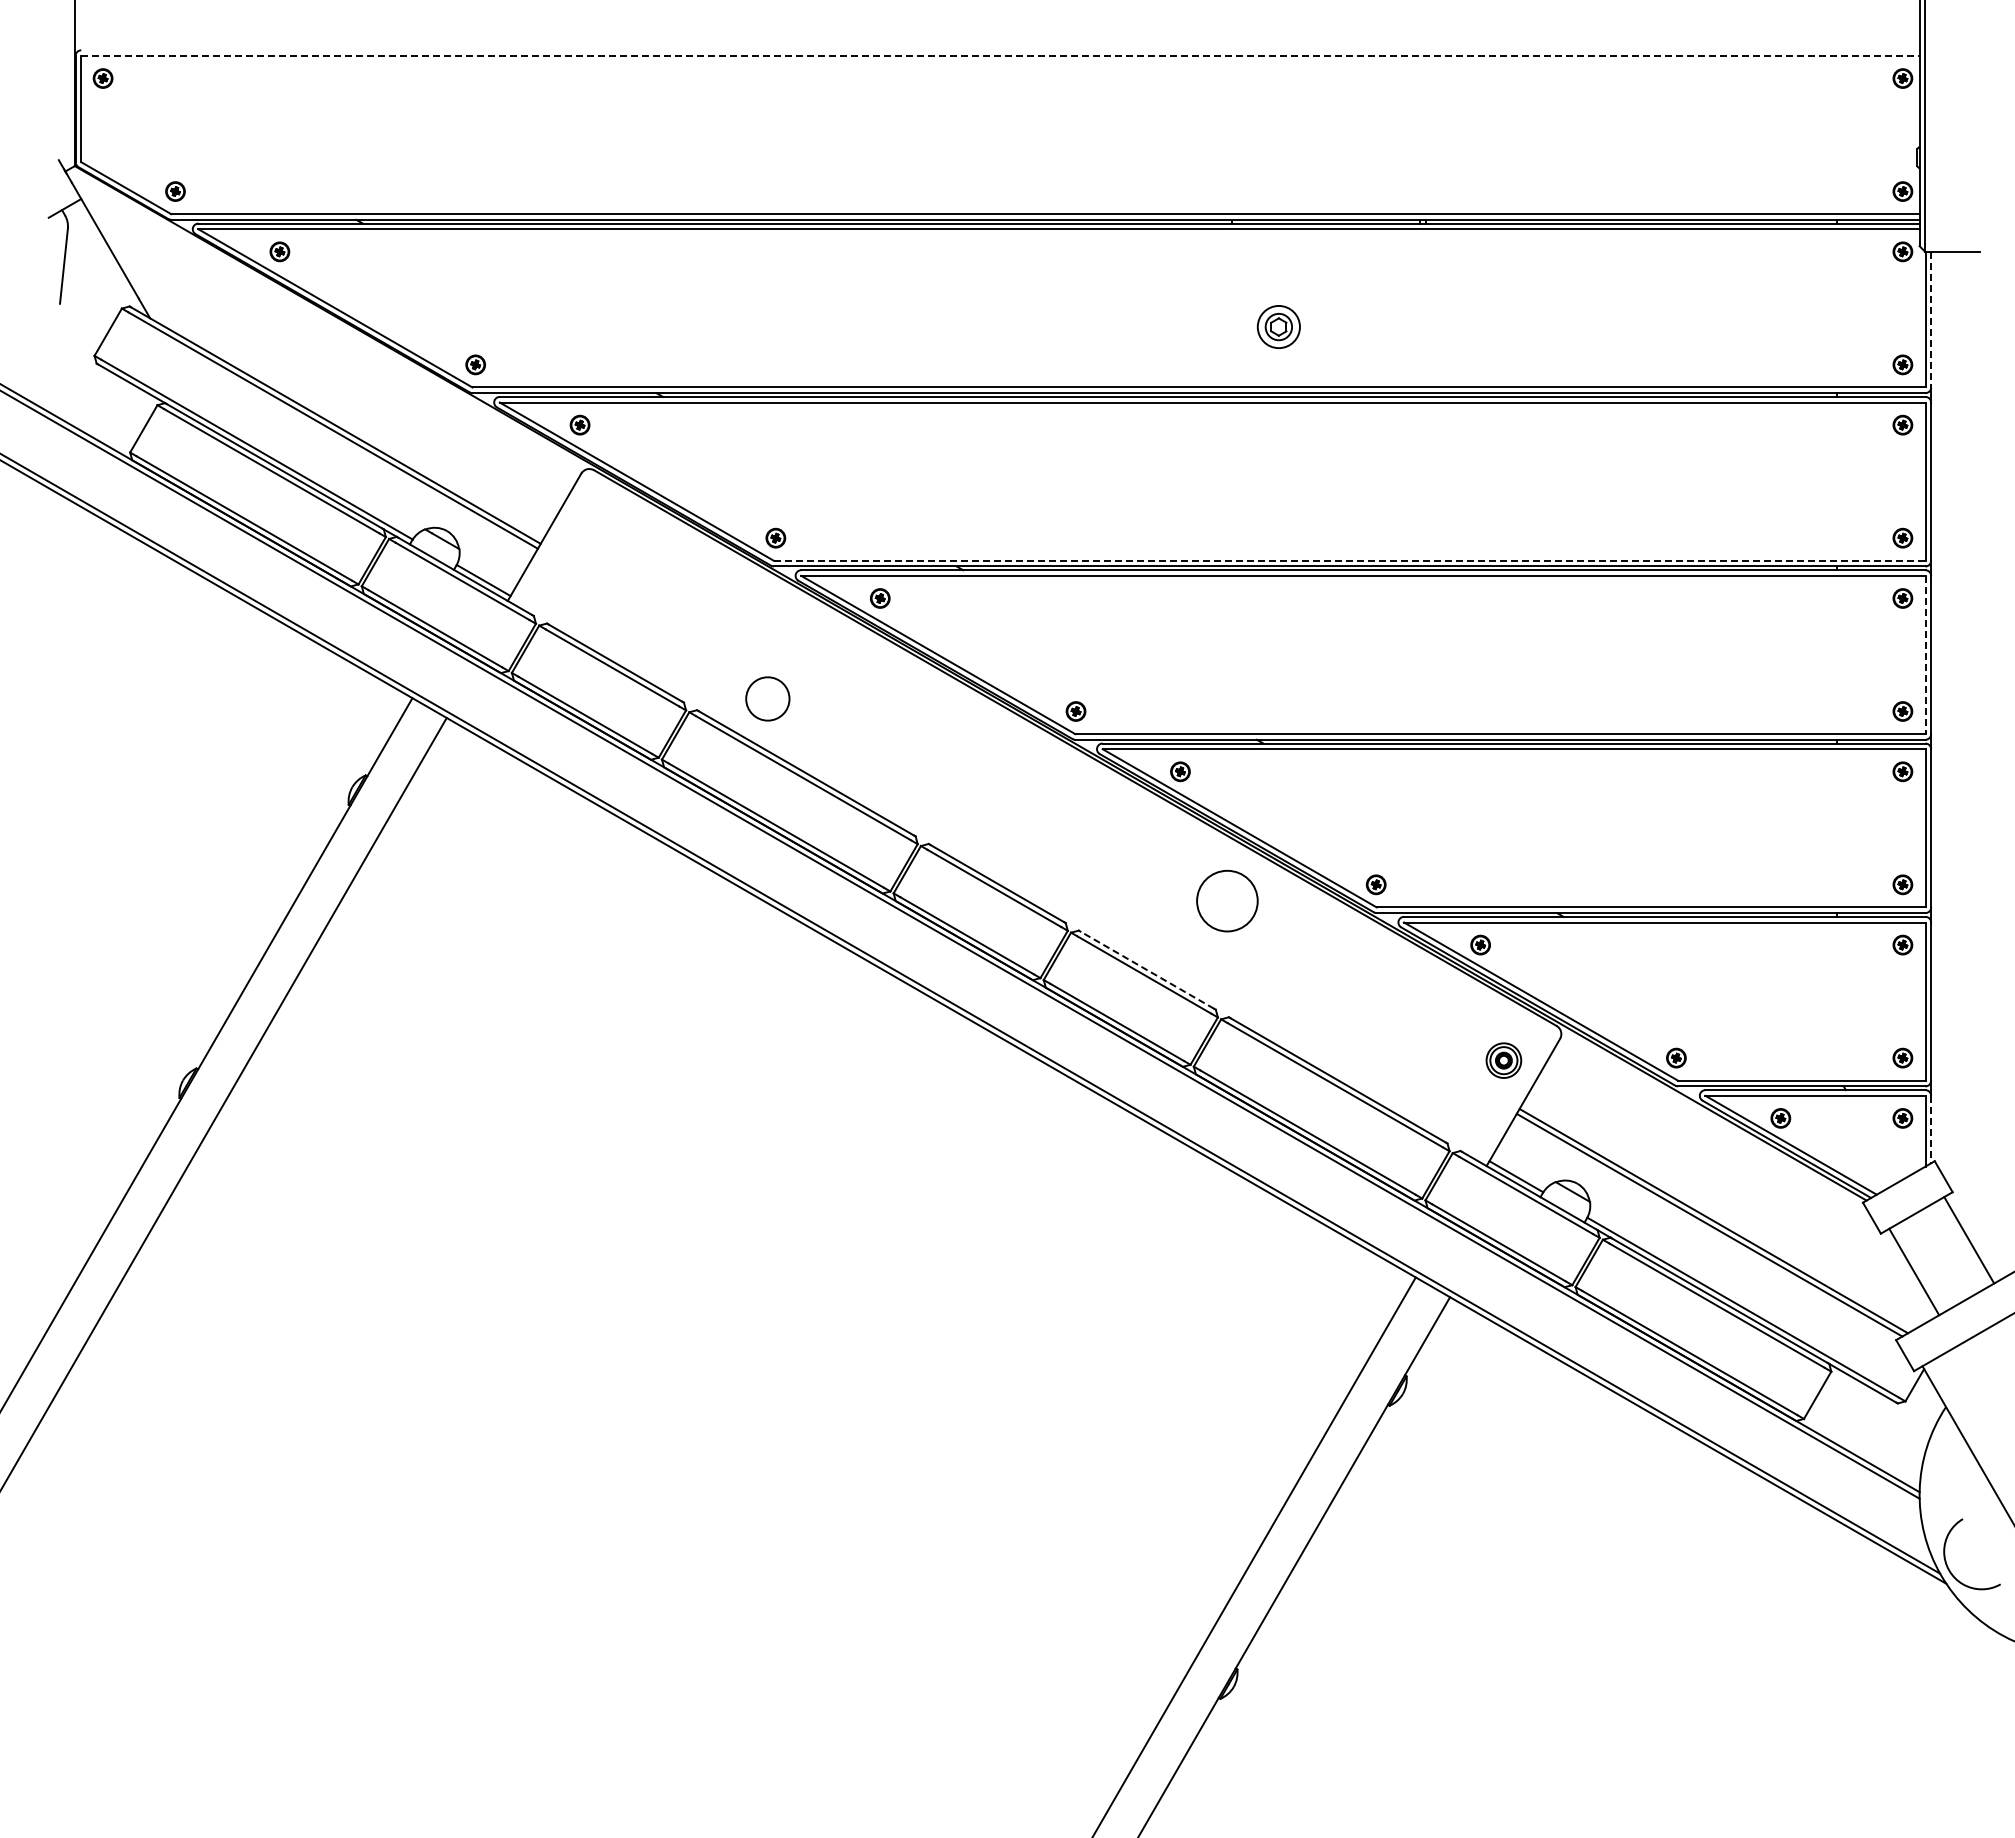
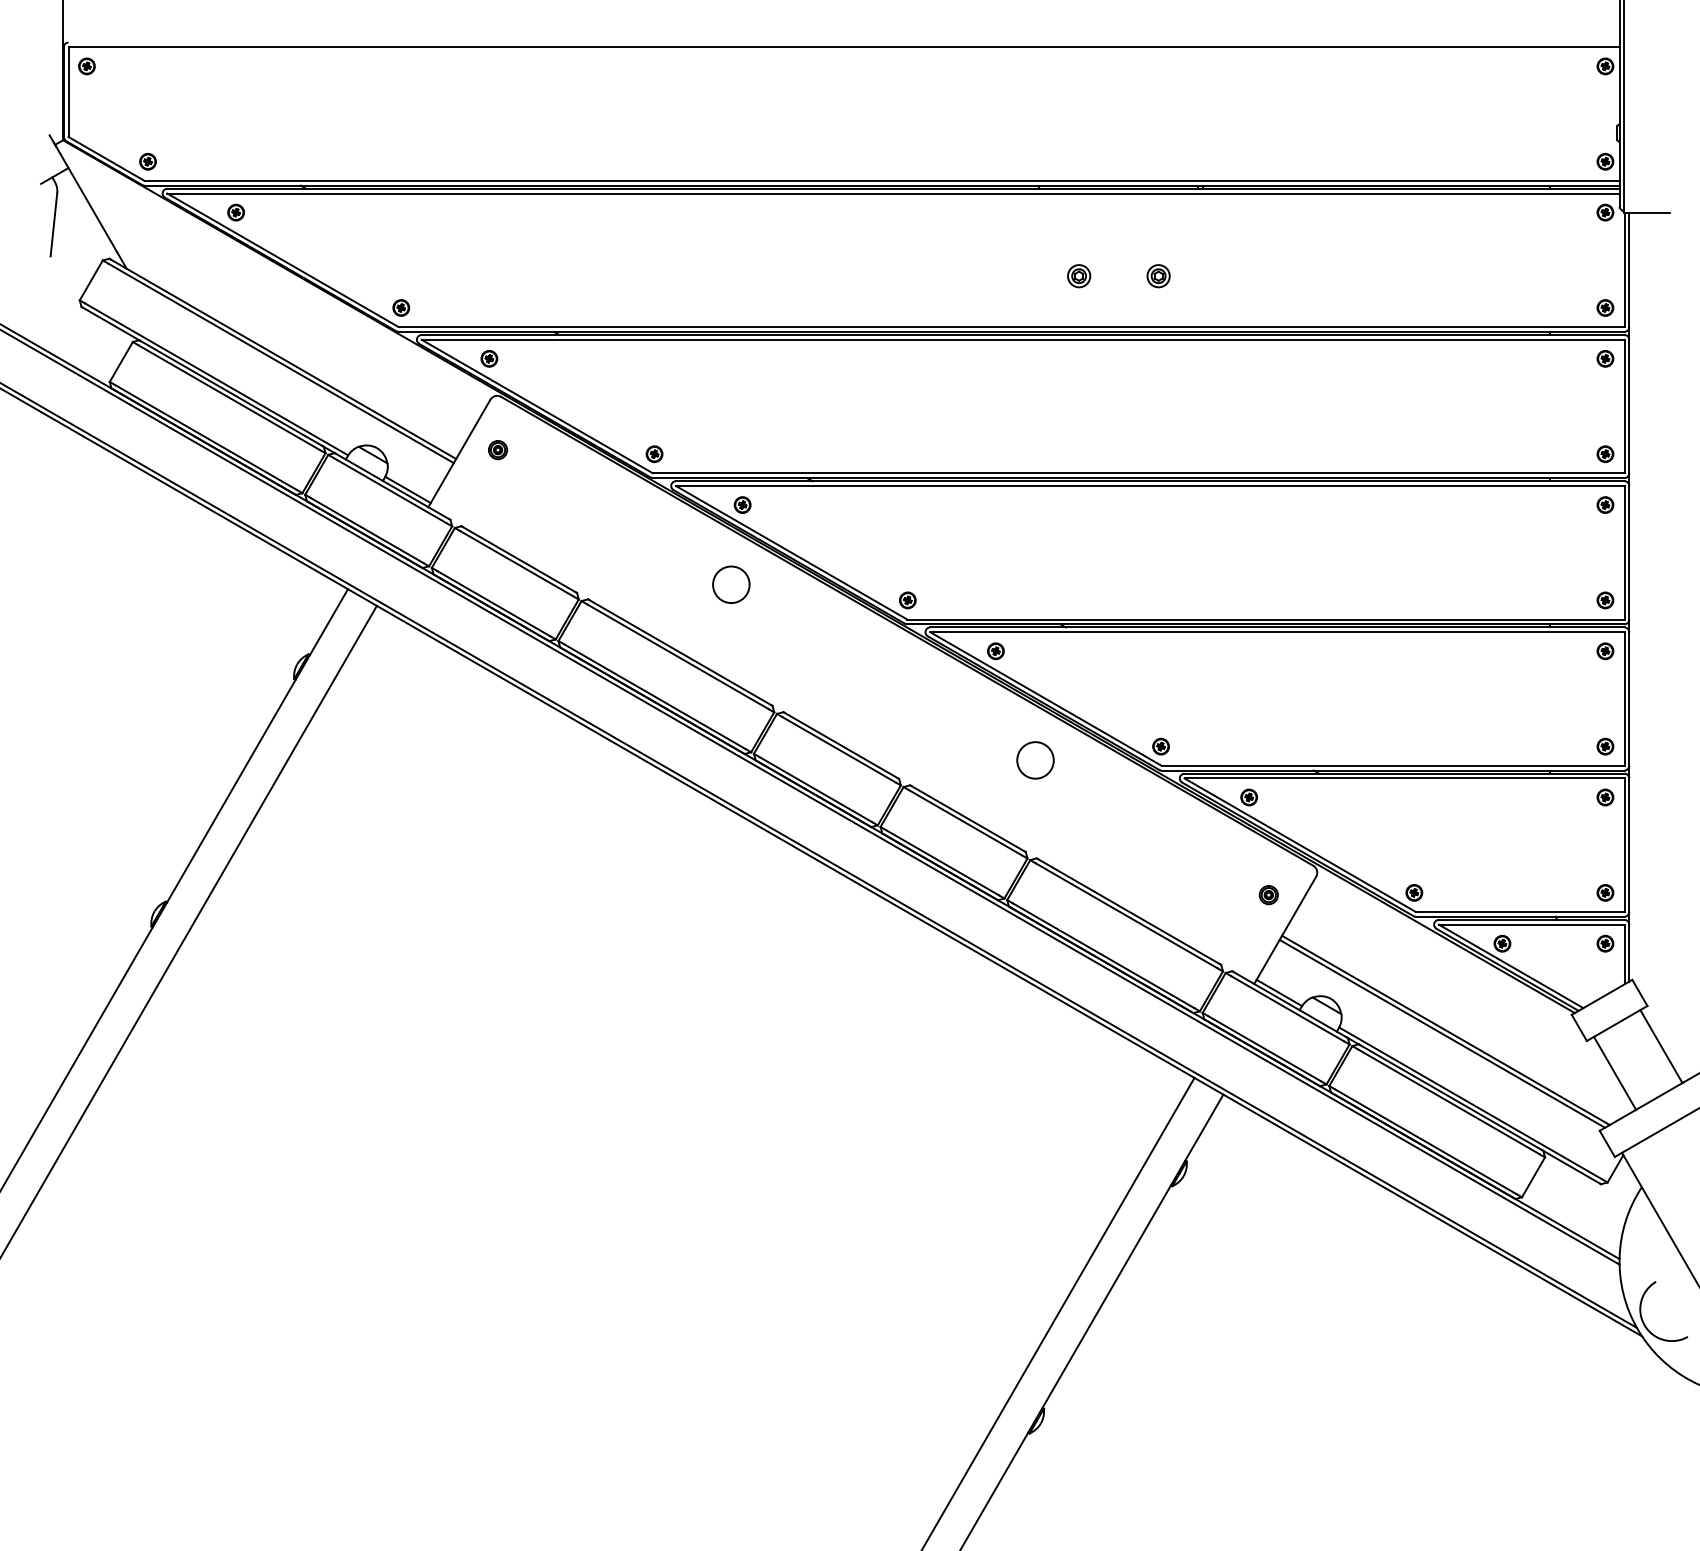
line: (1000, 55) -> (844, 46), dashed -> solid
line: (1931, 319) -> (1629, 269), dashed -> solid
part: (1279, 327) -> (1079, 276), size x0.62
part: (1373, 327) -> (1158, 276), added
part: (590, 532) -> (498, 449), added
line: (1349, 560) -> (1138, 473), dashed -> solid
line: (1925, 655) -> (1624, 553), dashed -> solid
circle: (767, 698) -> (731, 584), moved
circle: (1227, 900) -> (1035, 759), size x0.71
line: (1146, 969) -> (967, 818), dashed -> solid
part: (1503, 1060) -> (1268, 894), size x0.62
line: (1931, 1129) -> (1629, 953), dashed -> solid

